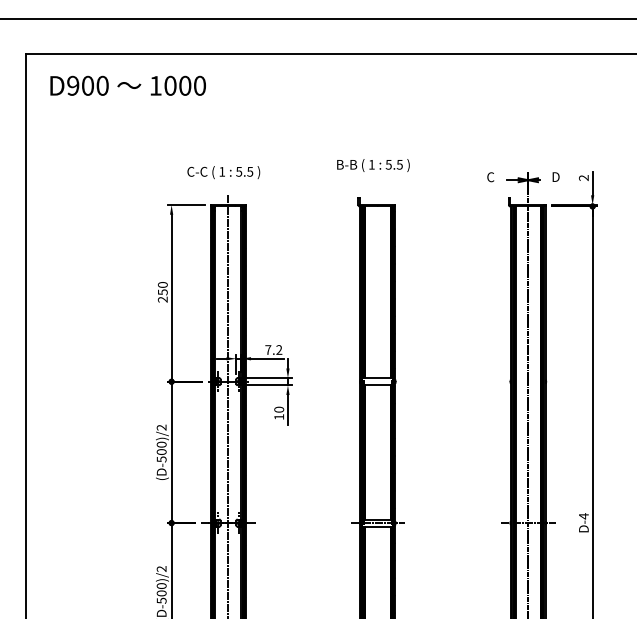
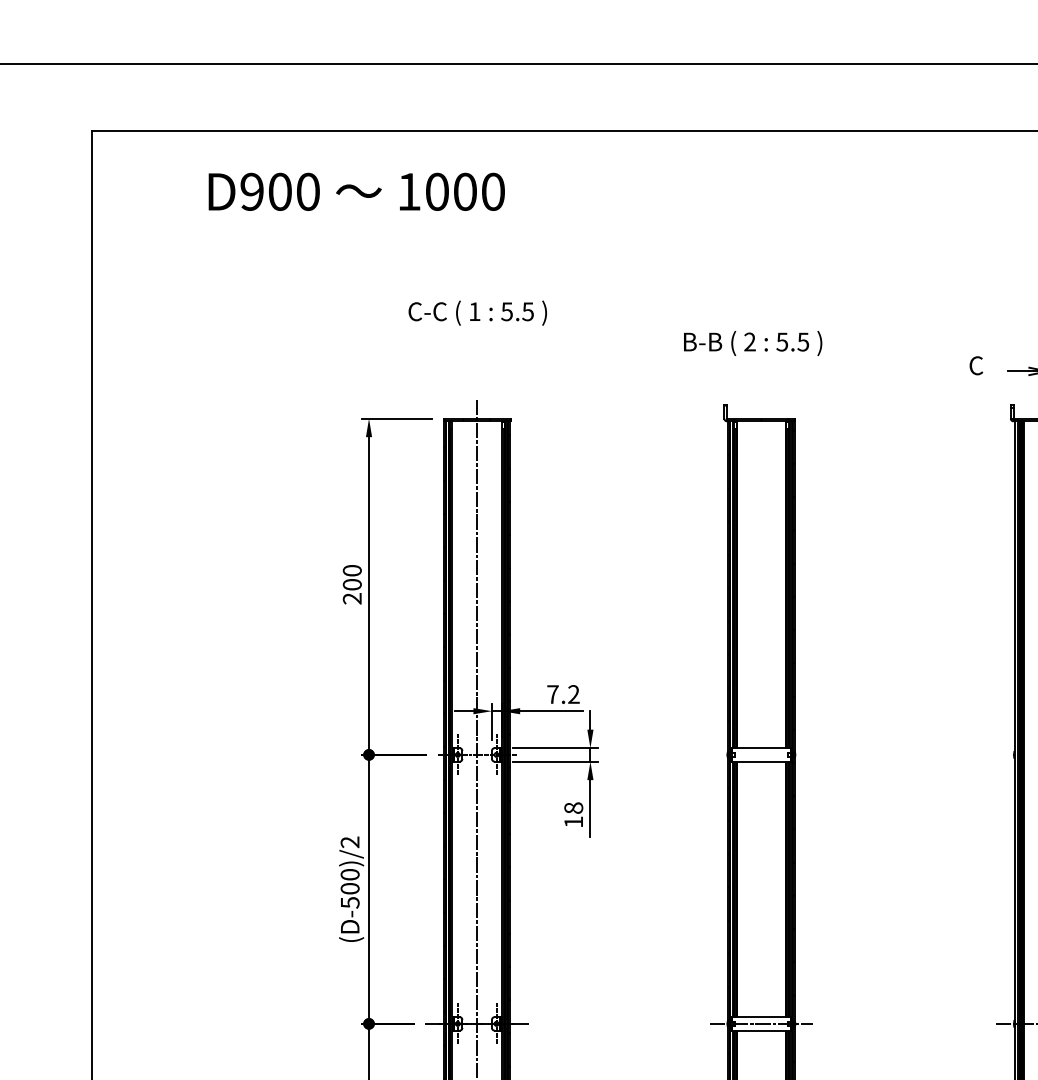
text: (127, 85) -> (355, 191), moved
text: (371, 164) -> (749, 341), 1 -> 2
text: (223, 172) -> (477, 312), moved
text: (162, 292) -> (351, 585), 250 -> 200
text: (279, 409) -> (574, 807), 10 -> 18

